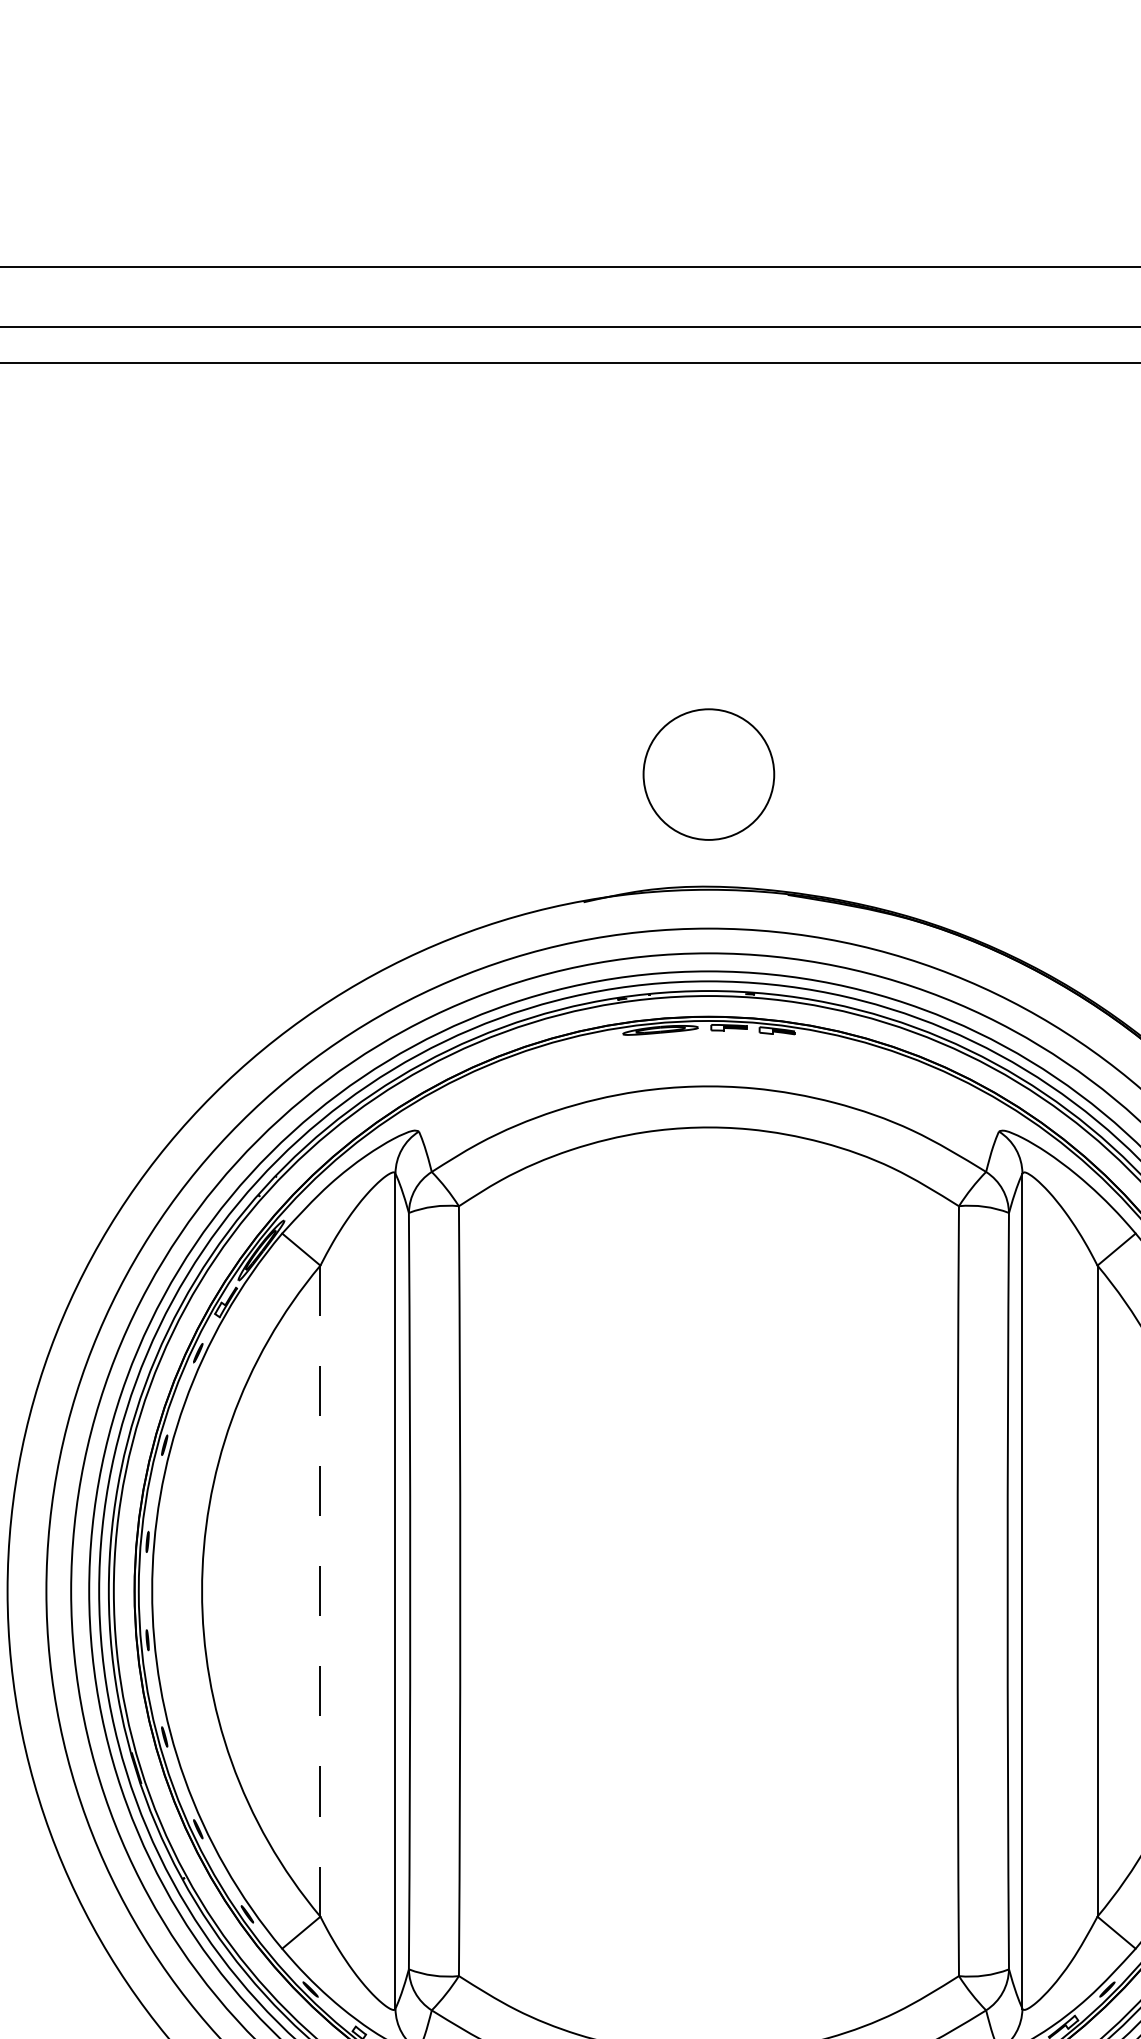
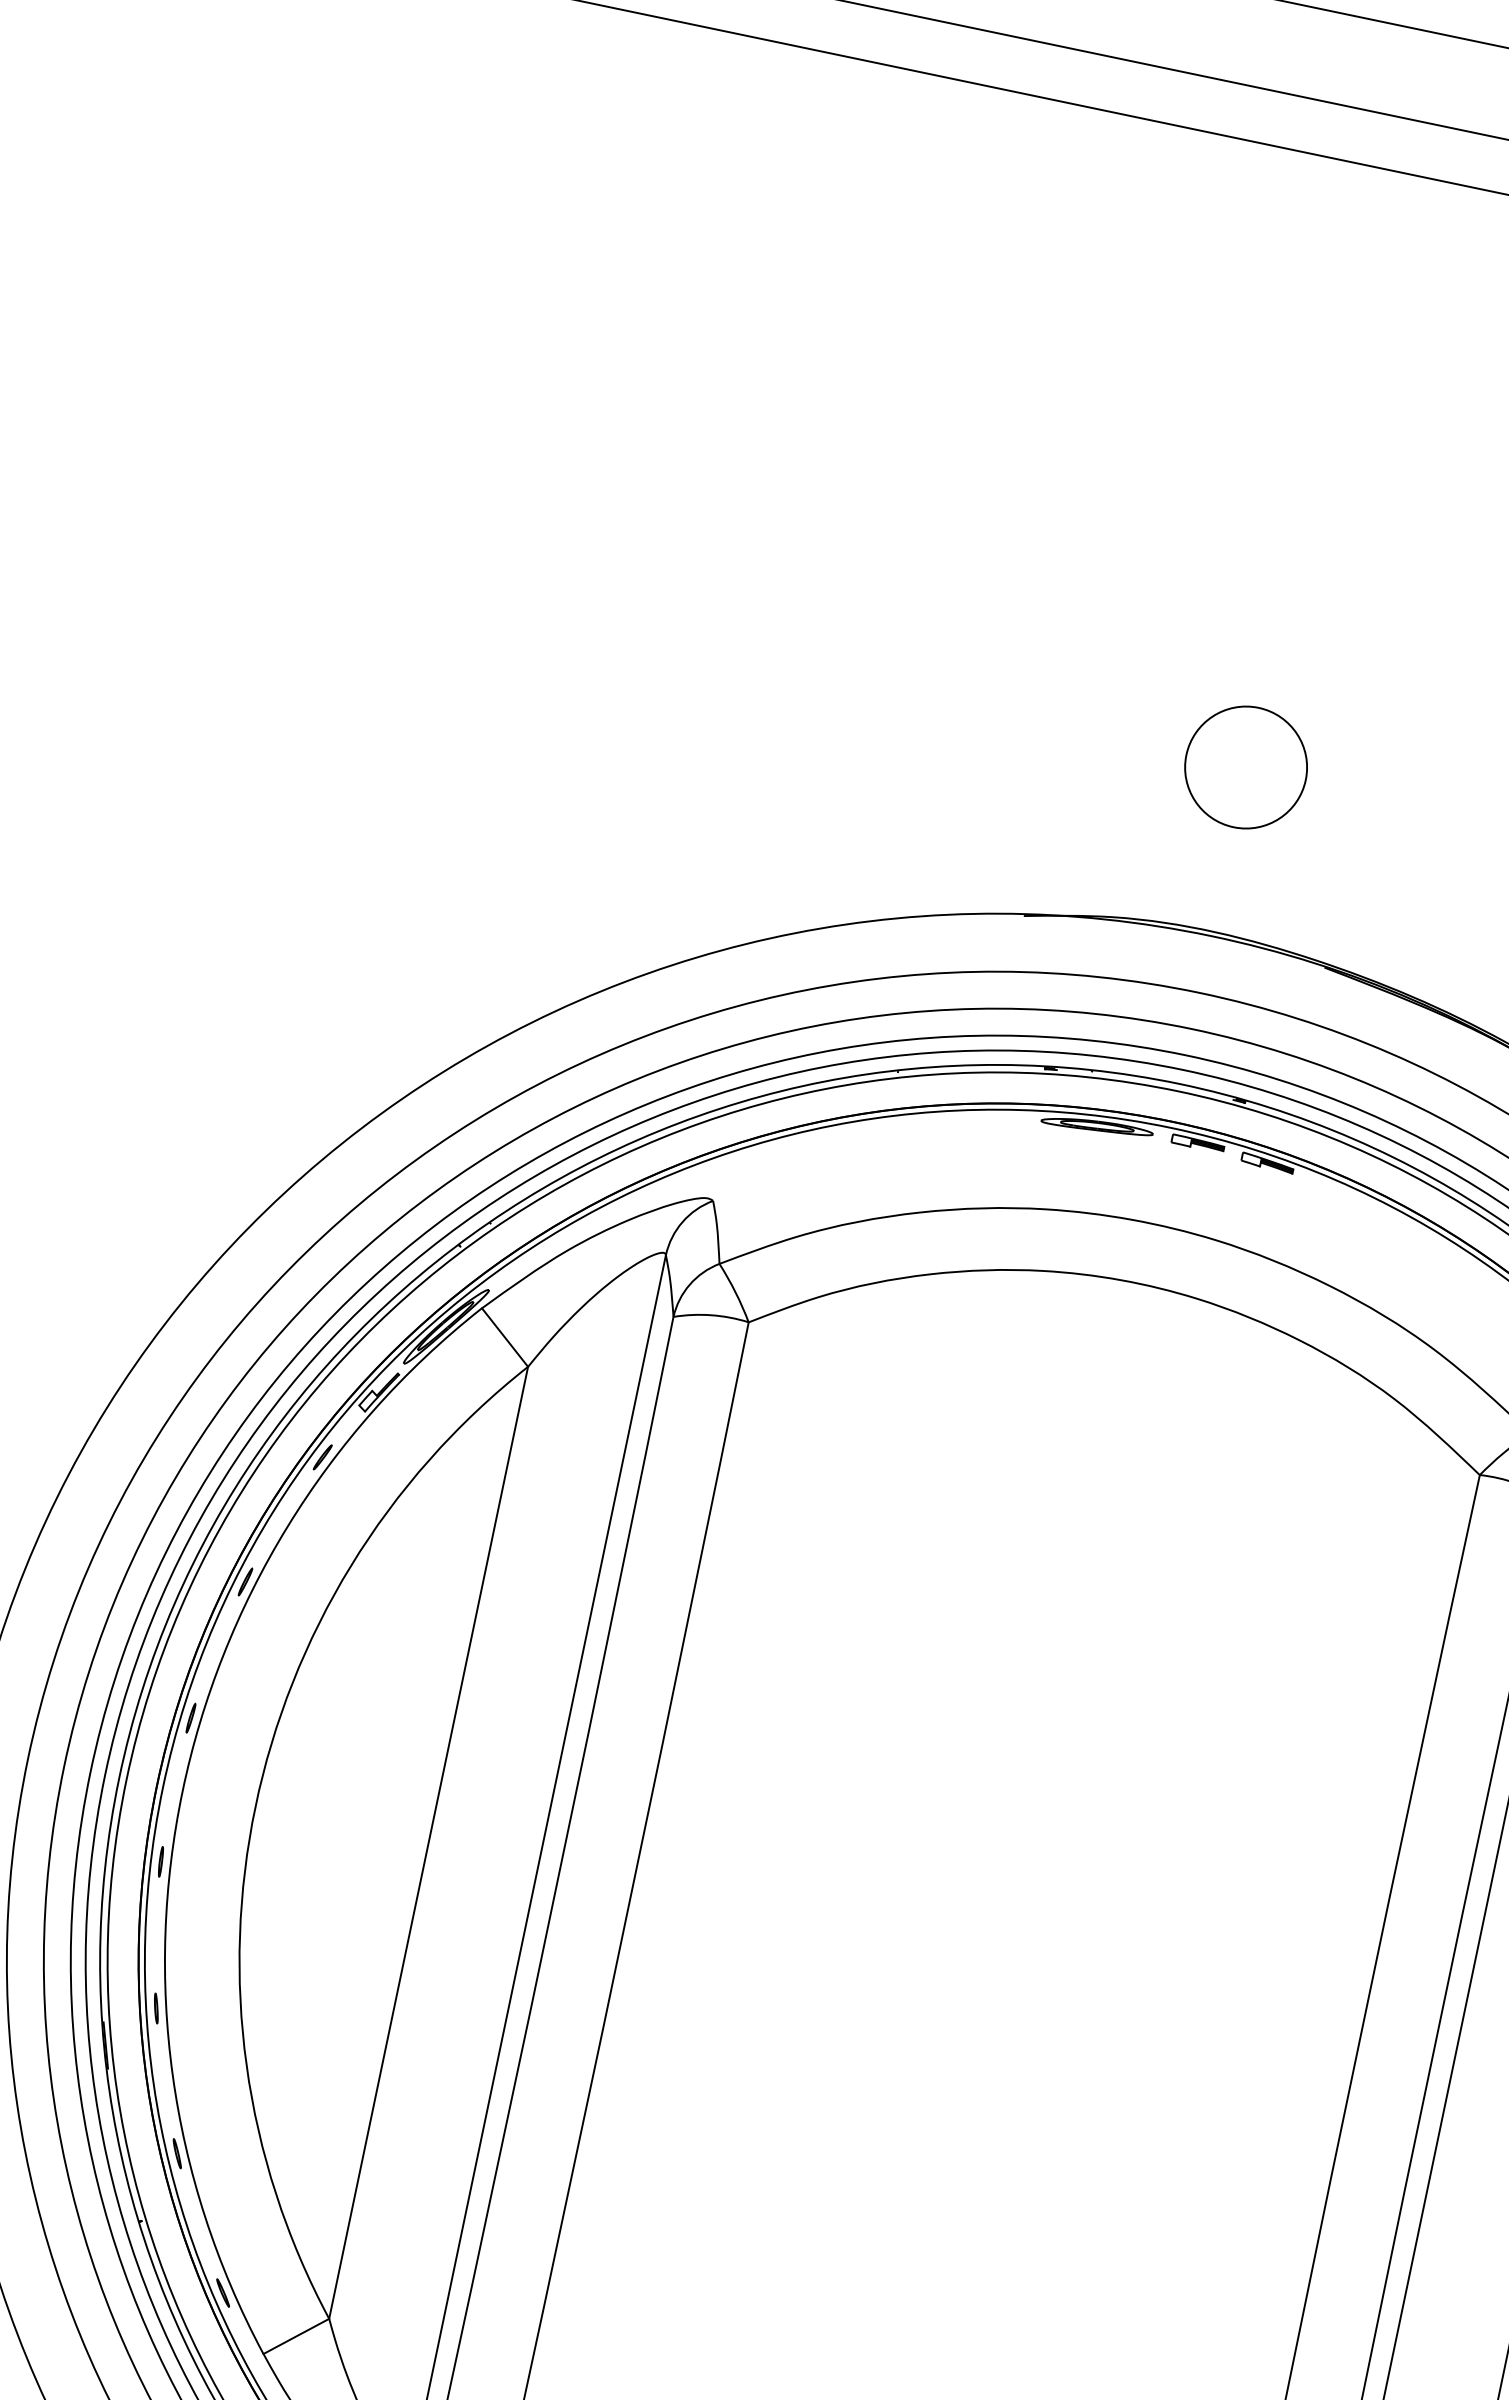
circle: (708, 774) -> (1245, 767), size x0.62
line: (320, 1591) -> (428, 1843), dashed -> solid

